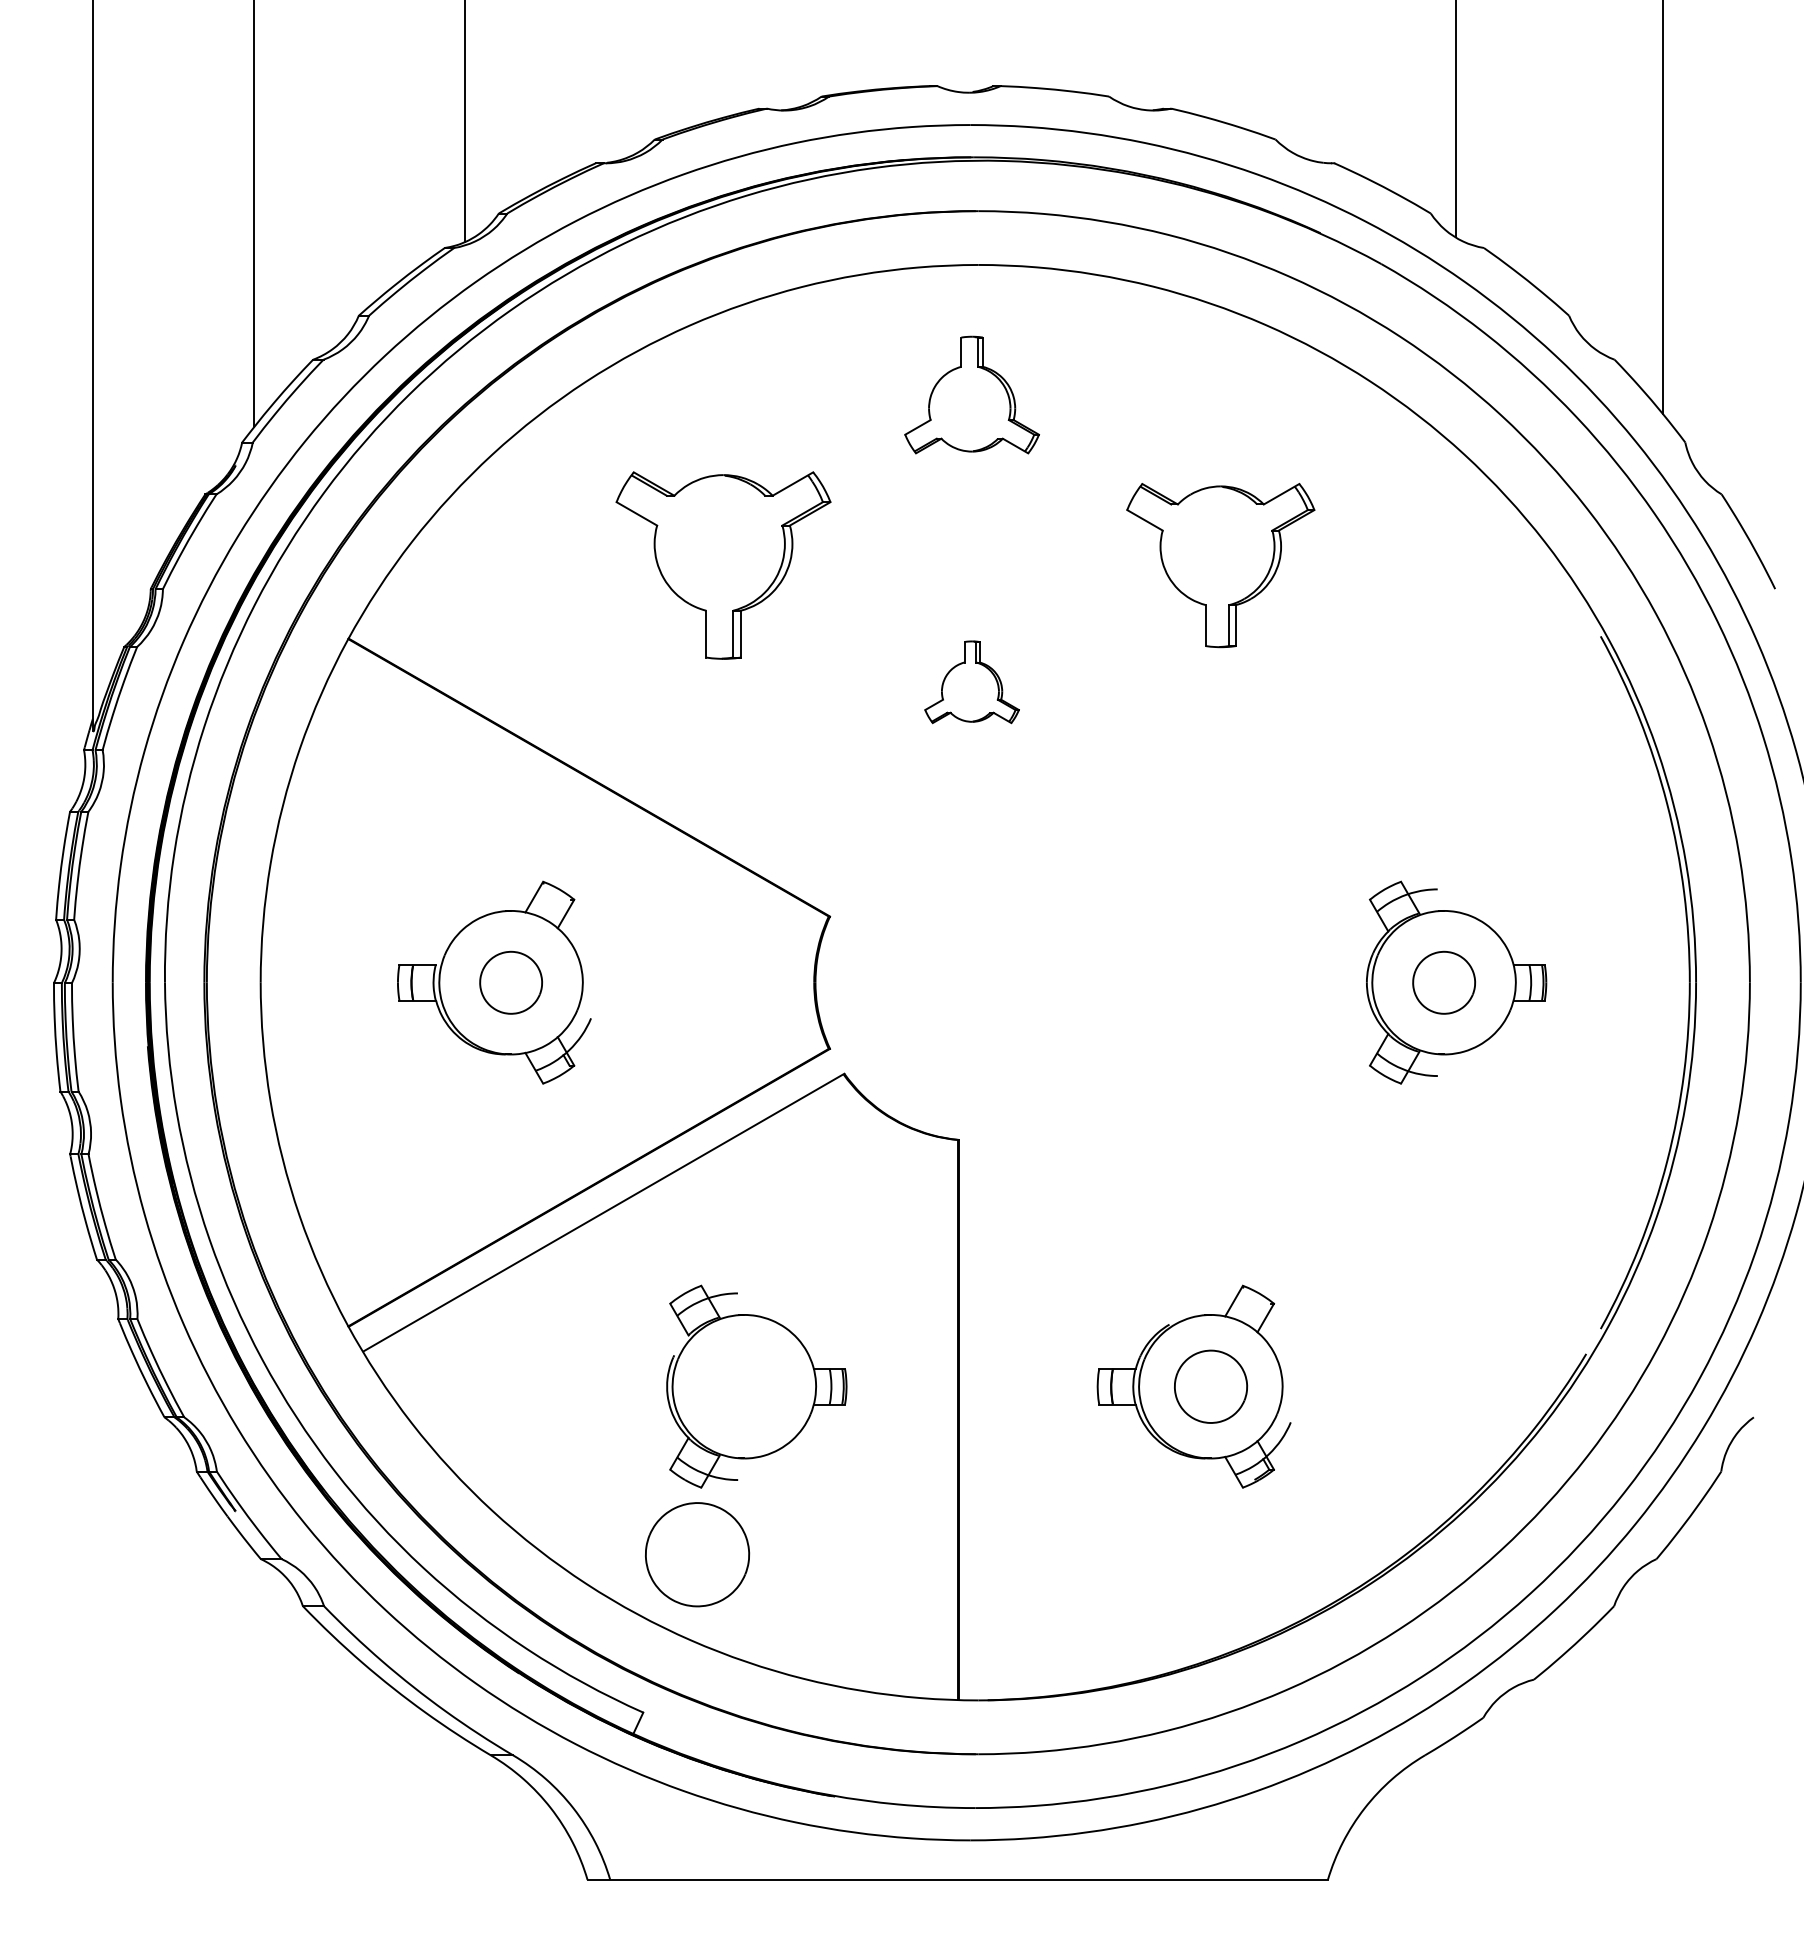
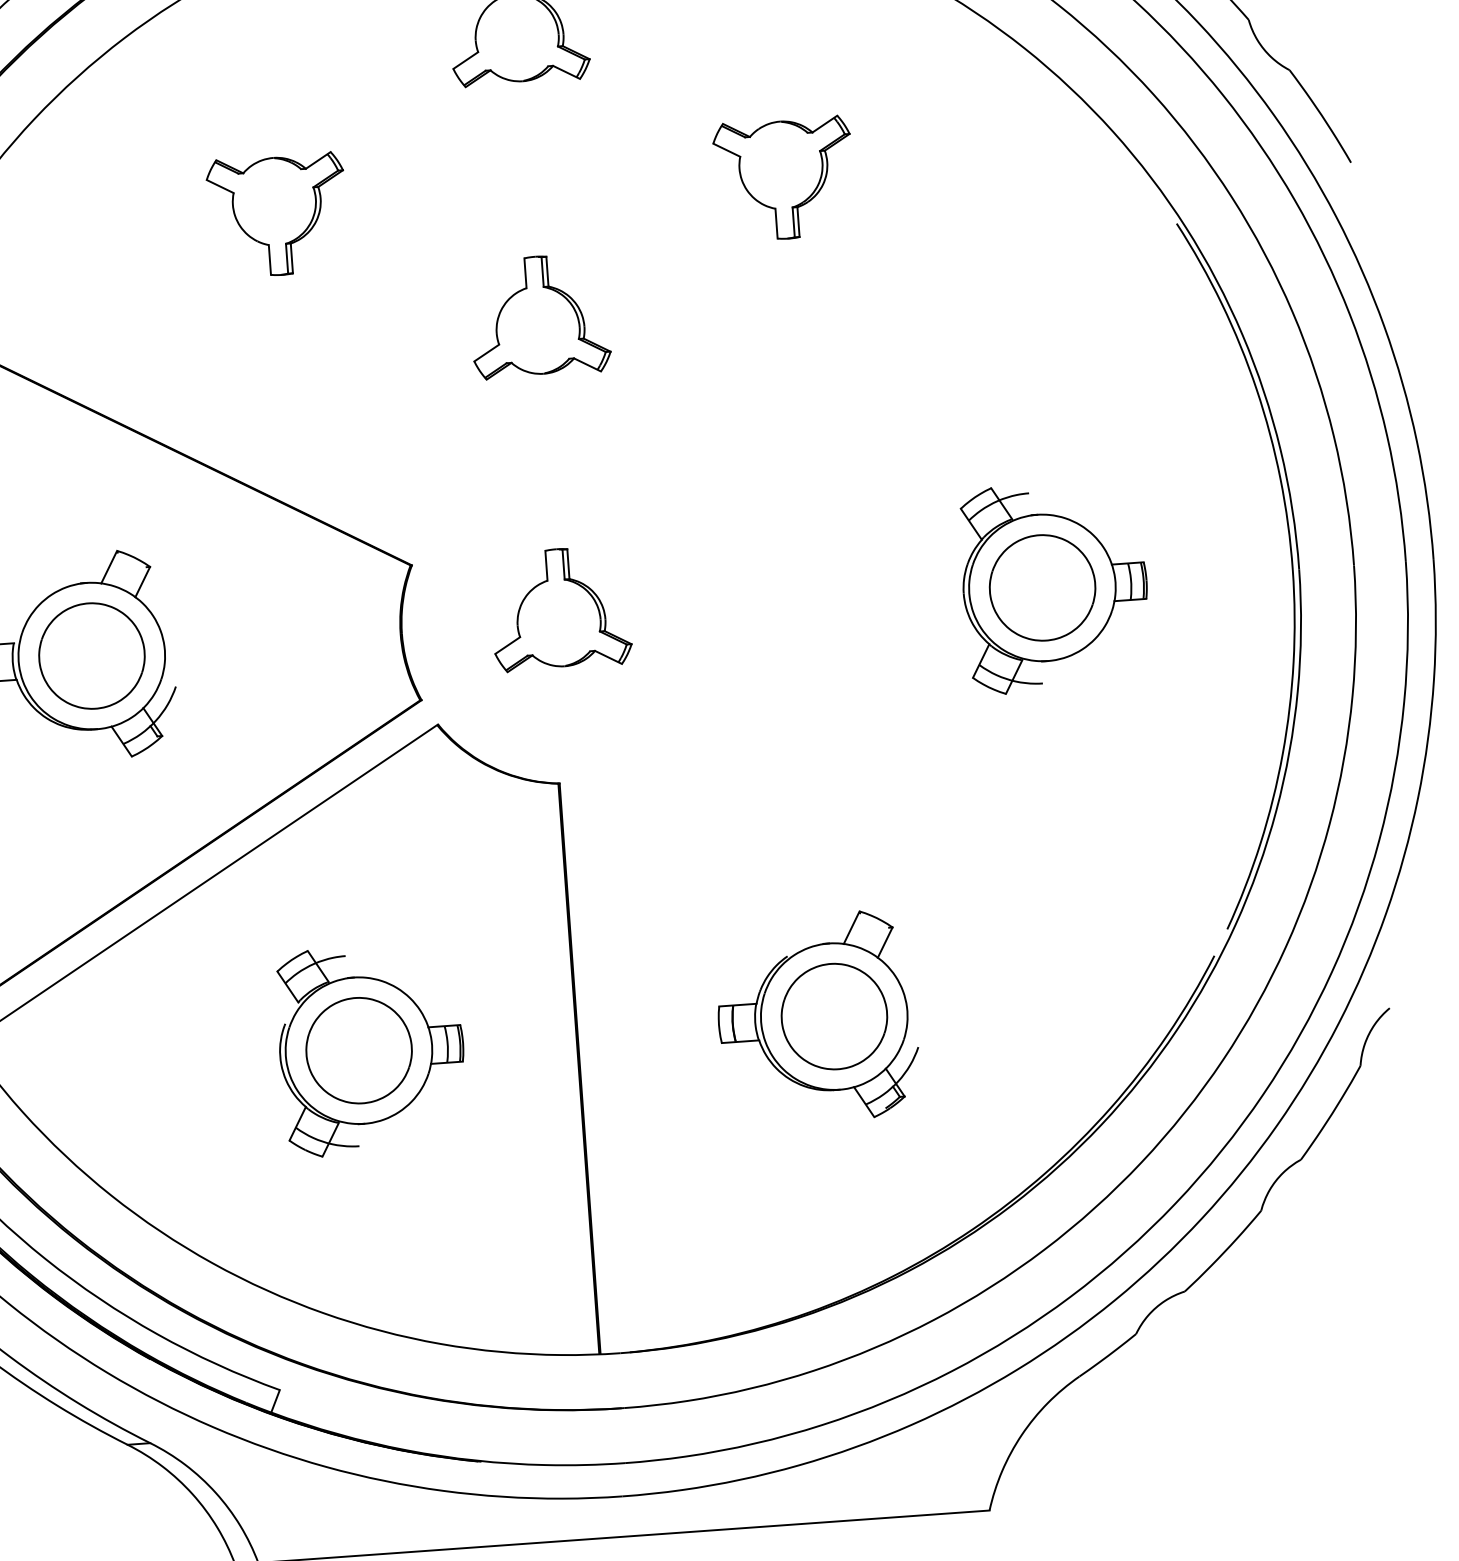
part: (723, 565) -> (277, 215), size x0.62
part: (1220, 565) -> (784, 179), size x0.71
part: (971, 682) -> (538, 316), size x1.43
part: (971, 969) -> (559, 608), added
part: (510, 982) -> (91, 655), size x1.67
part: (1443, 982) -> (1041, 587), size x1.67
part: (1210, 1386) -> (833, 1016), size x1.43
part: (697, 1554) -> (359, 1050), moved

